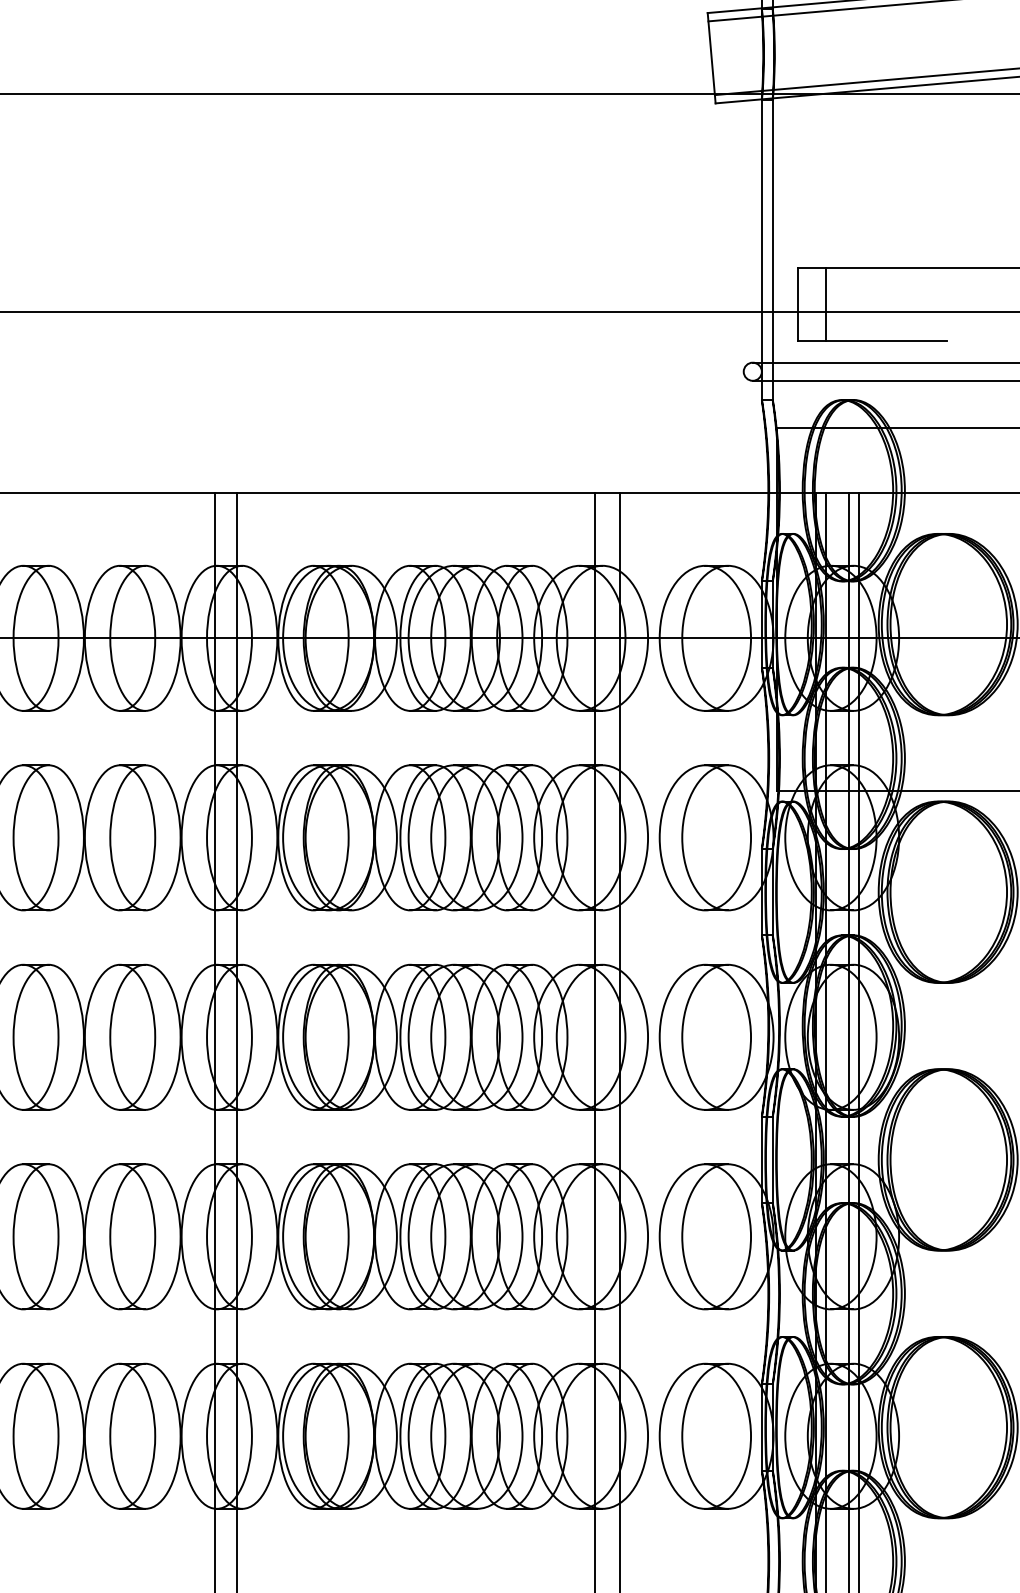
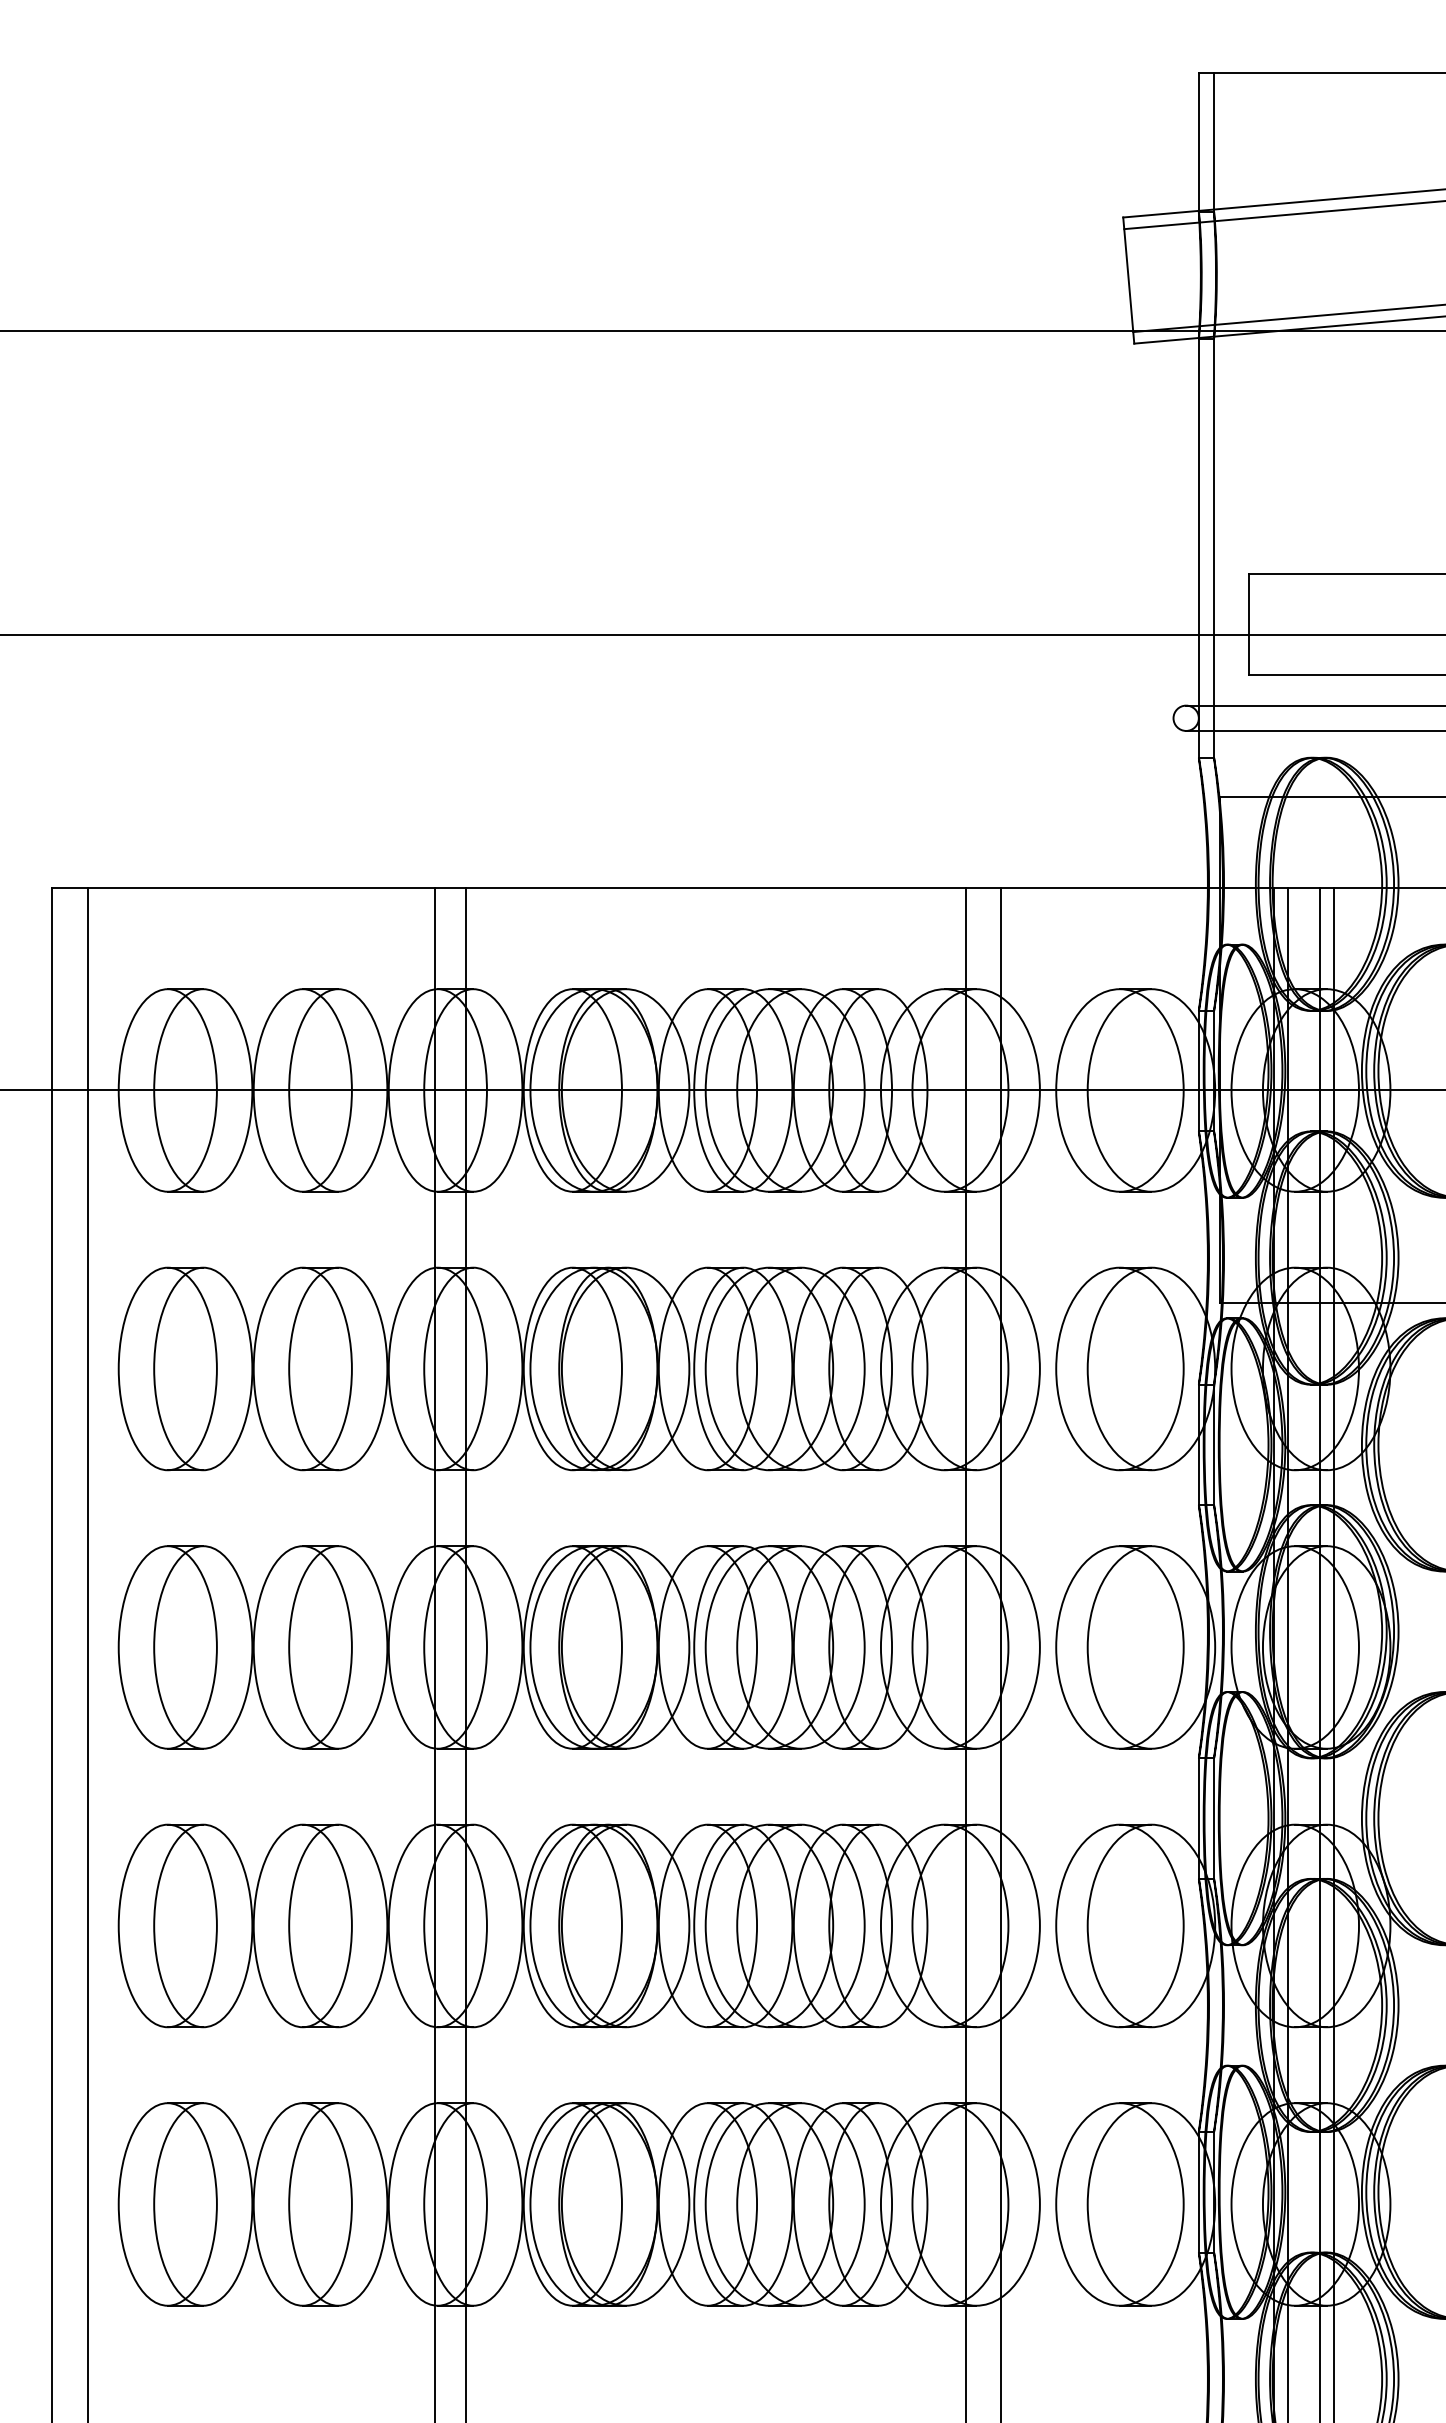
line: (826, 304) -> (1288, 624), removed

